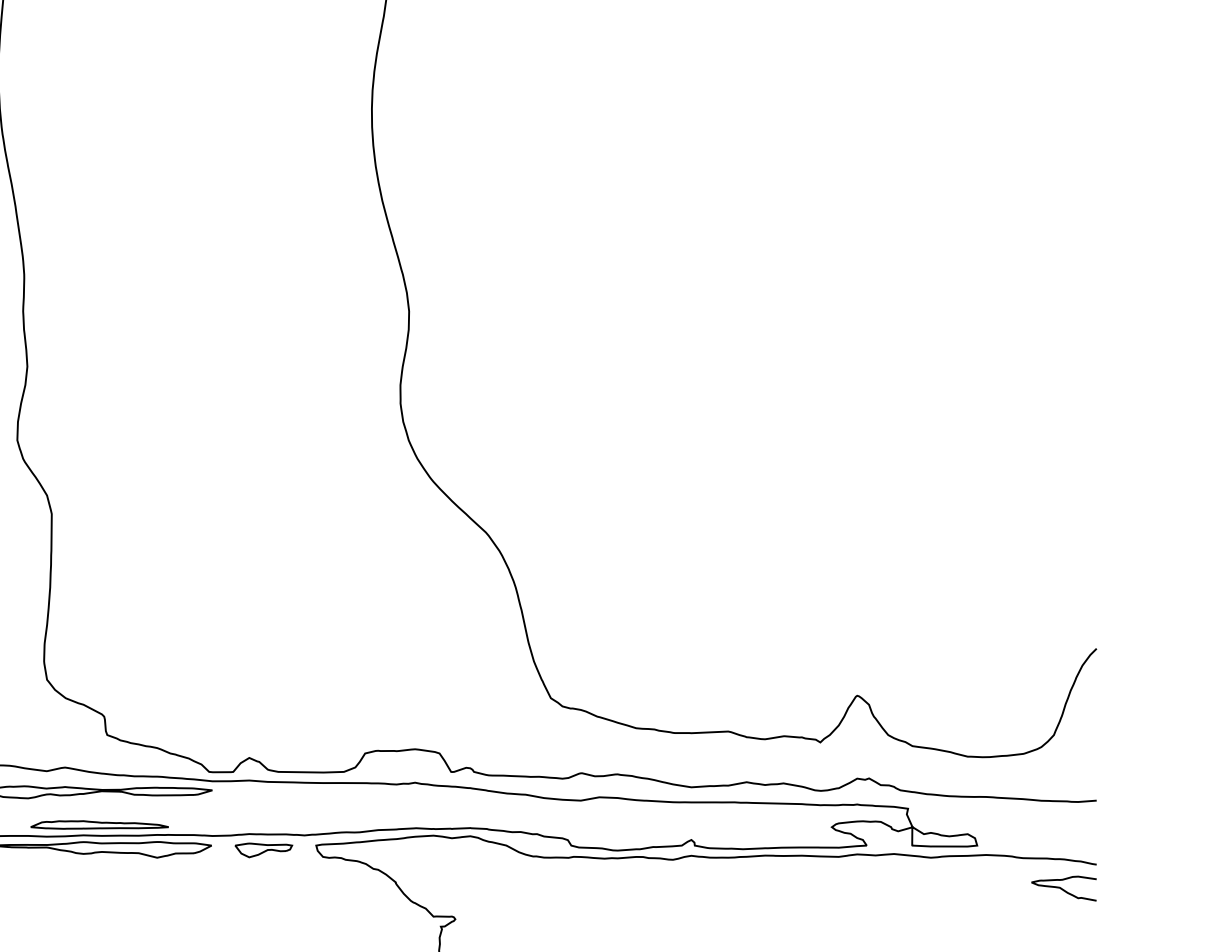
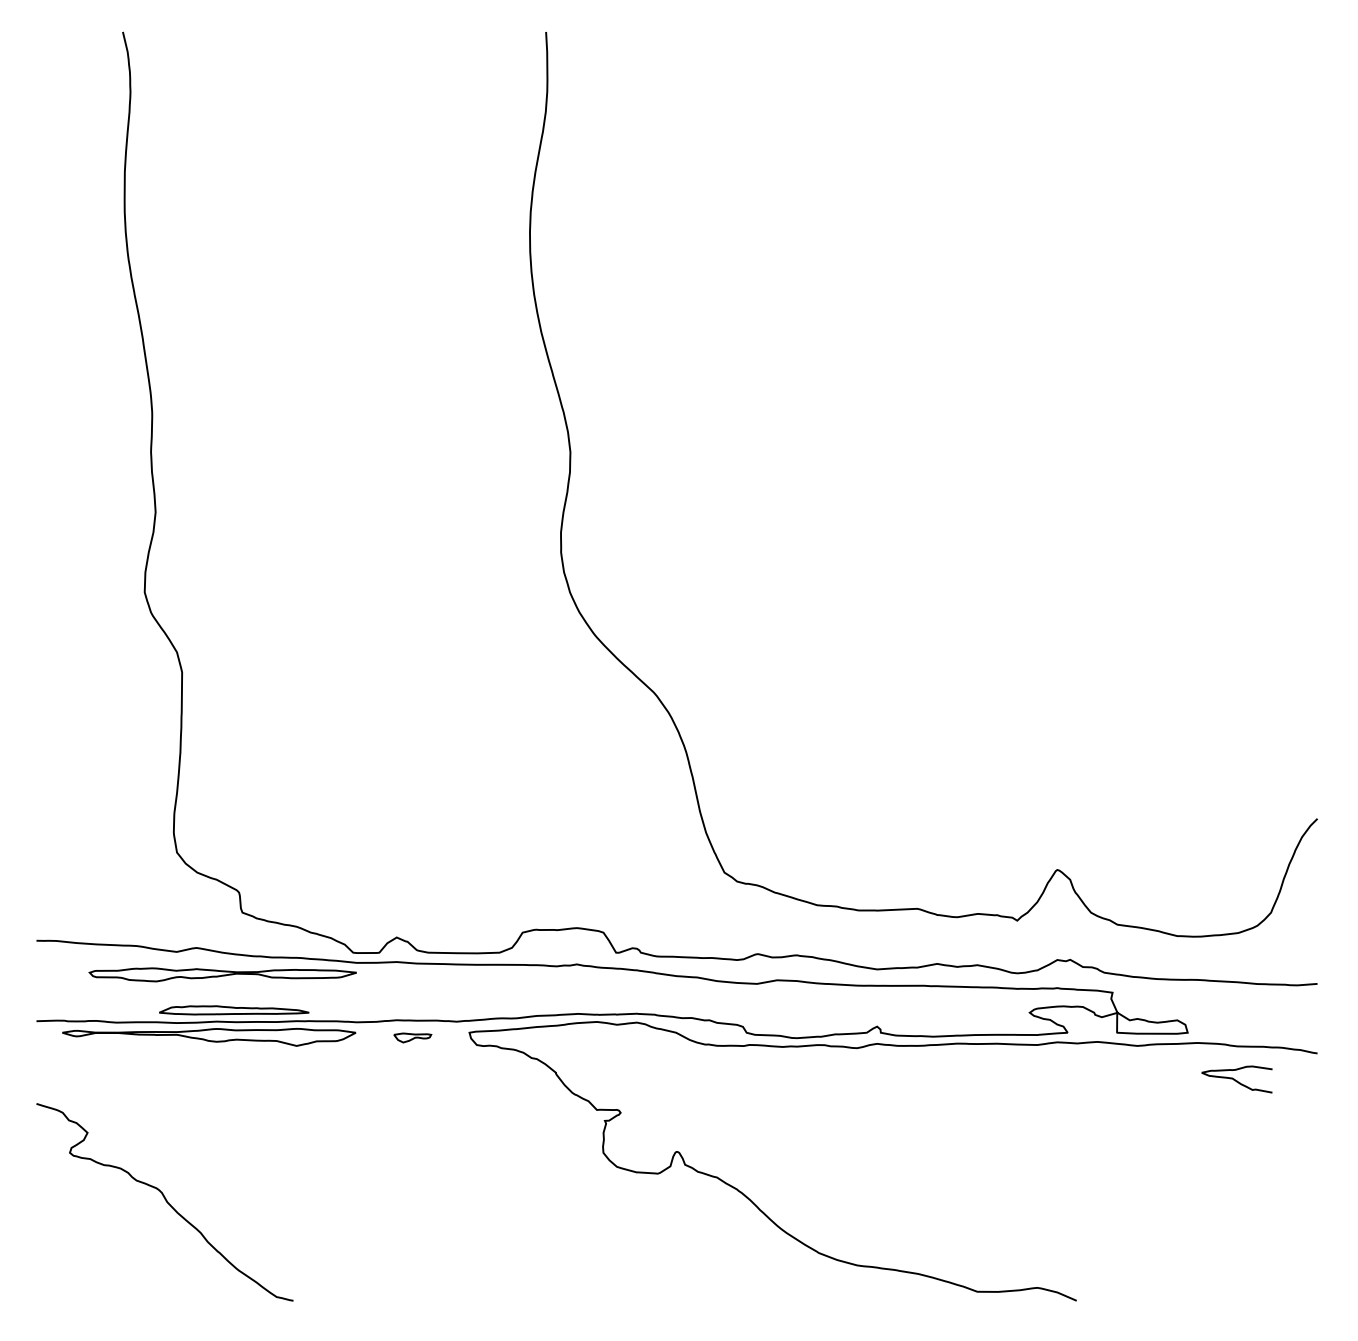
part: (263, 849) -> (412, 1037), size x0.6
curve: (1062, 888) -> (1235, 1079), moved

